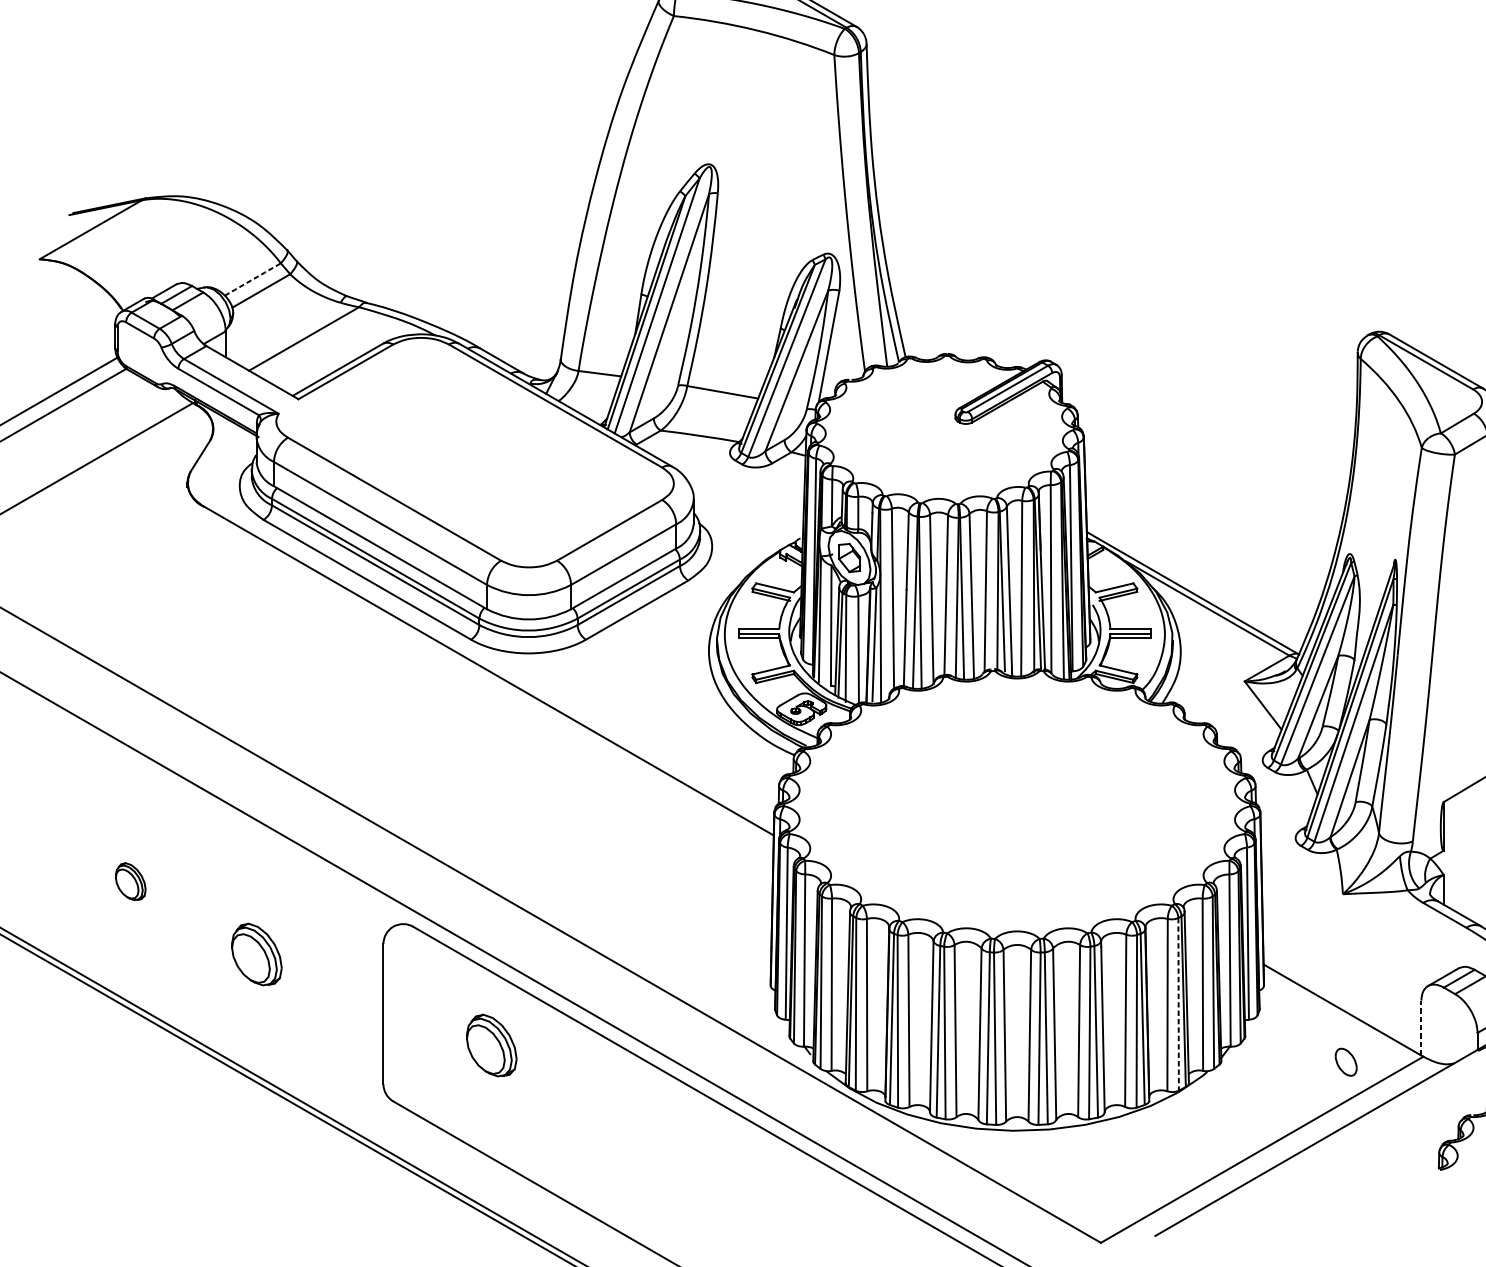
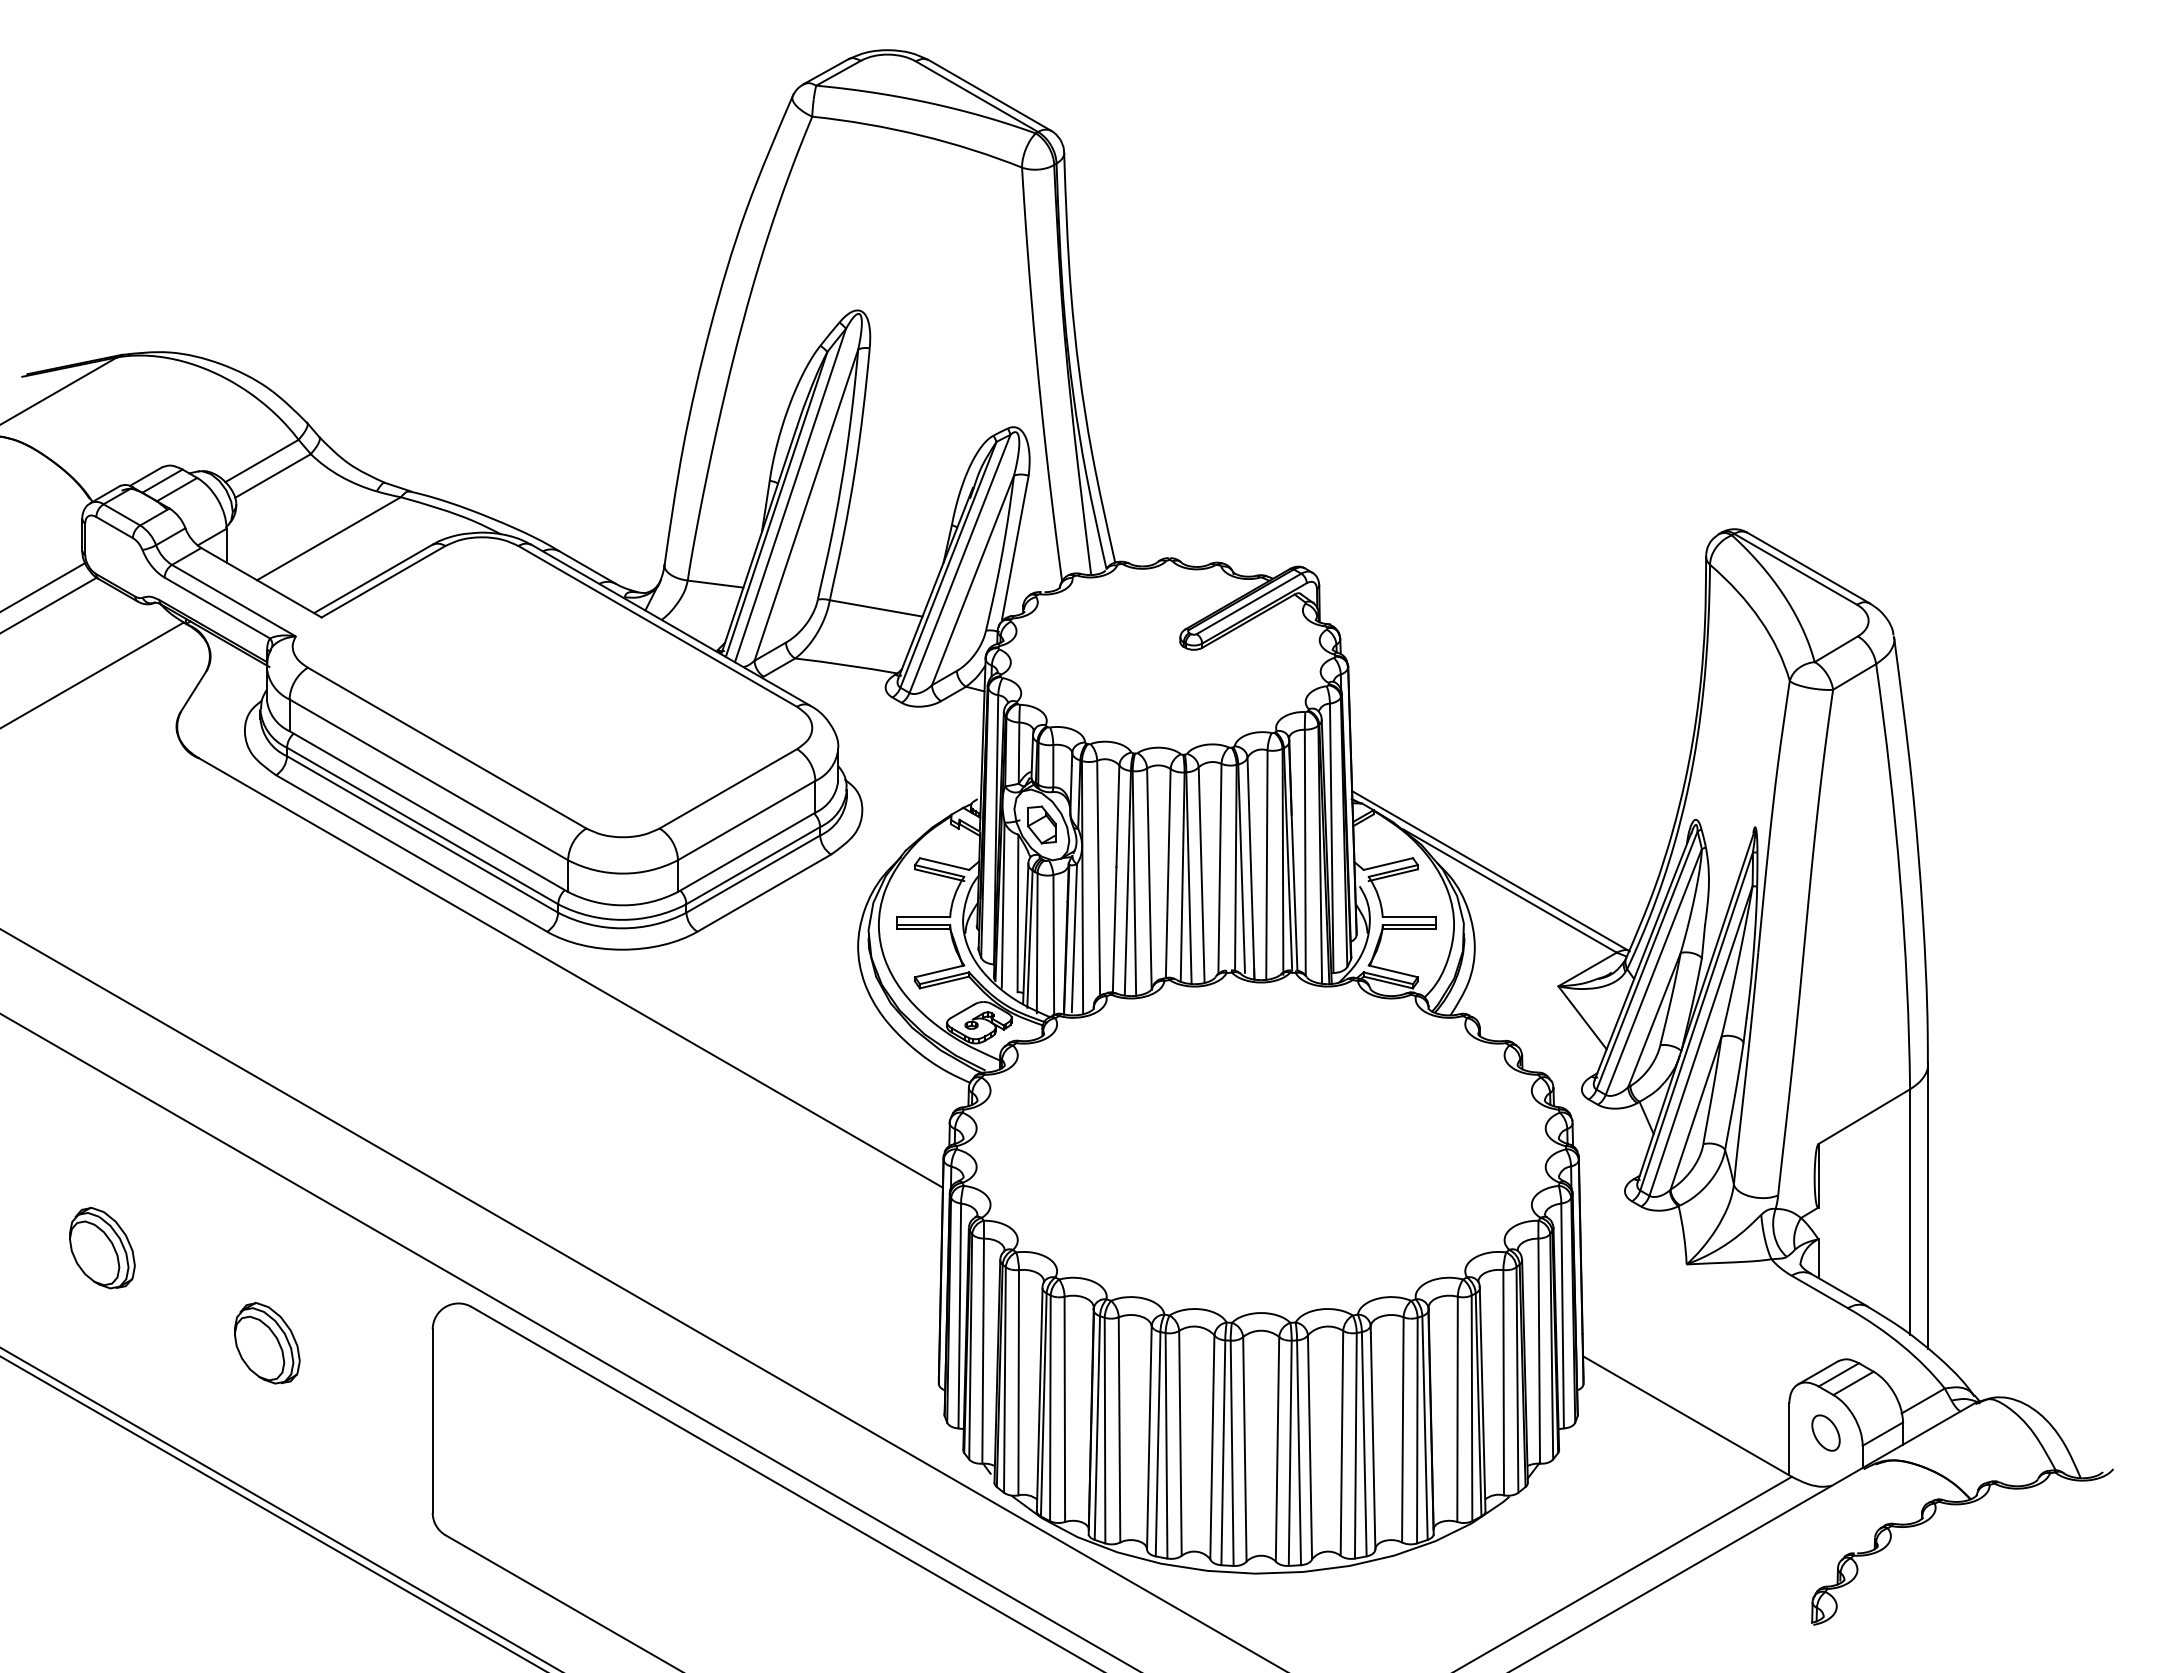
line: (253, 279) -> (262, 460), dashed -> solid
part: (130, 881) -> (102, 1247), size x1.67
line: (1179, 1004) -> (1472, 1408), dashed -> solid
line: (1421, 1028) -> (1789, 1439), dashed -> solid
part: (491, 1045) -> (574, 1462), removed
part: (1345, 1061) -> (1825, 1432), moved

